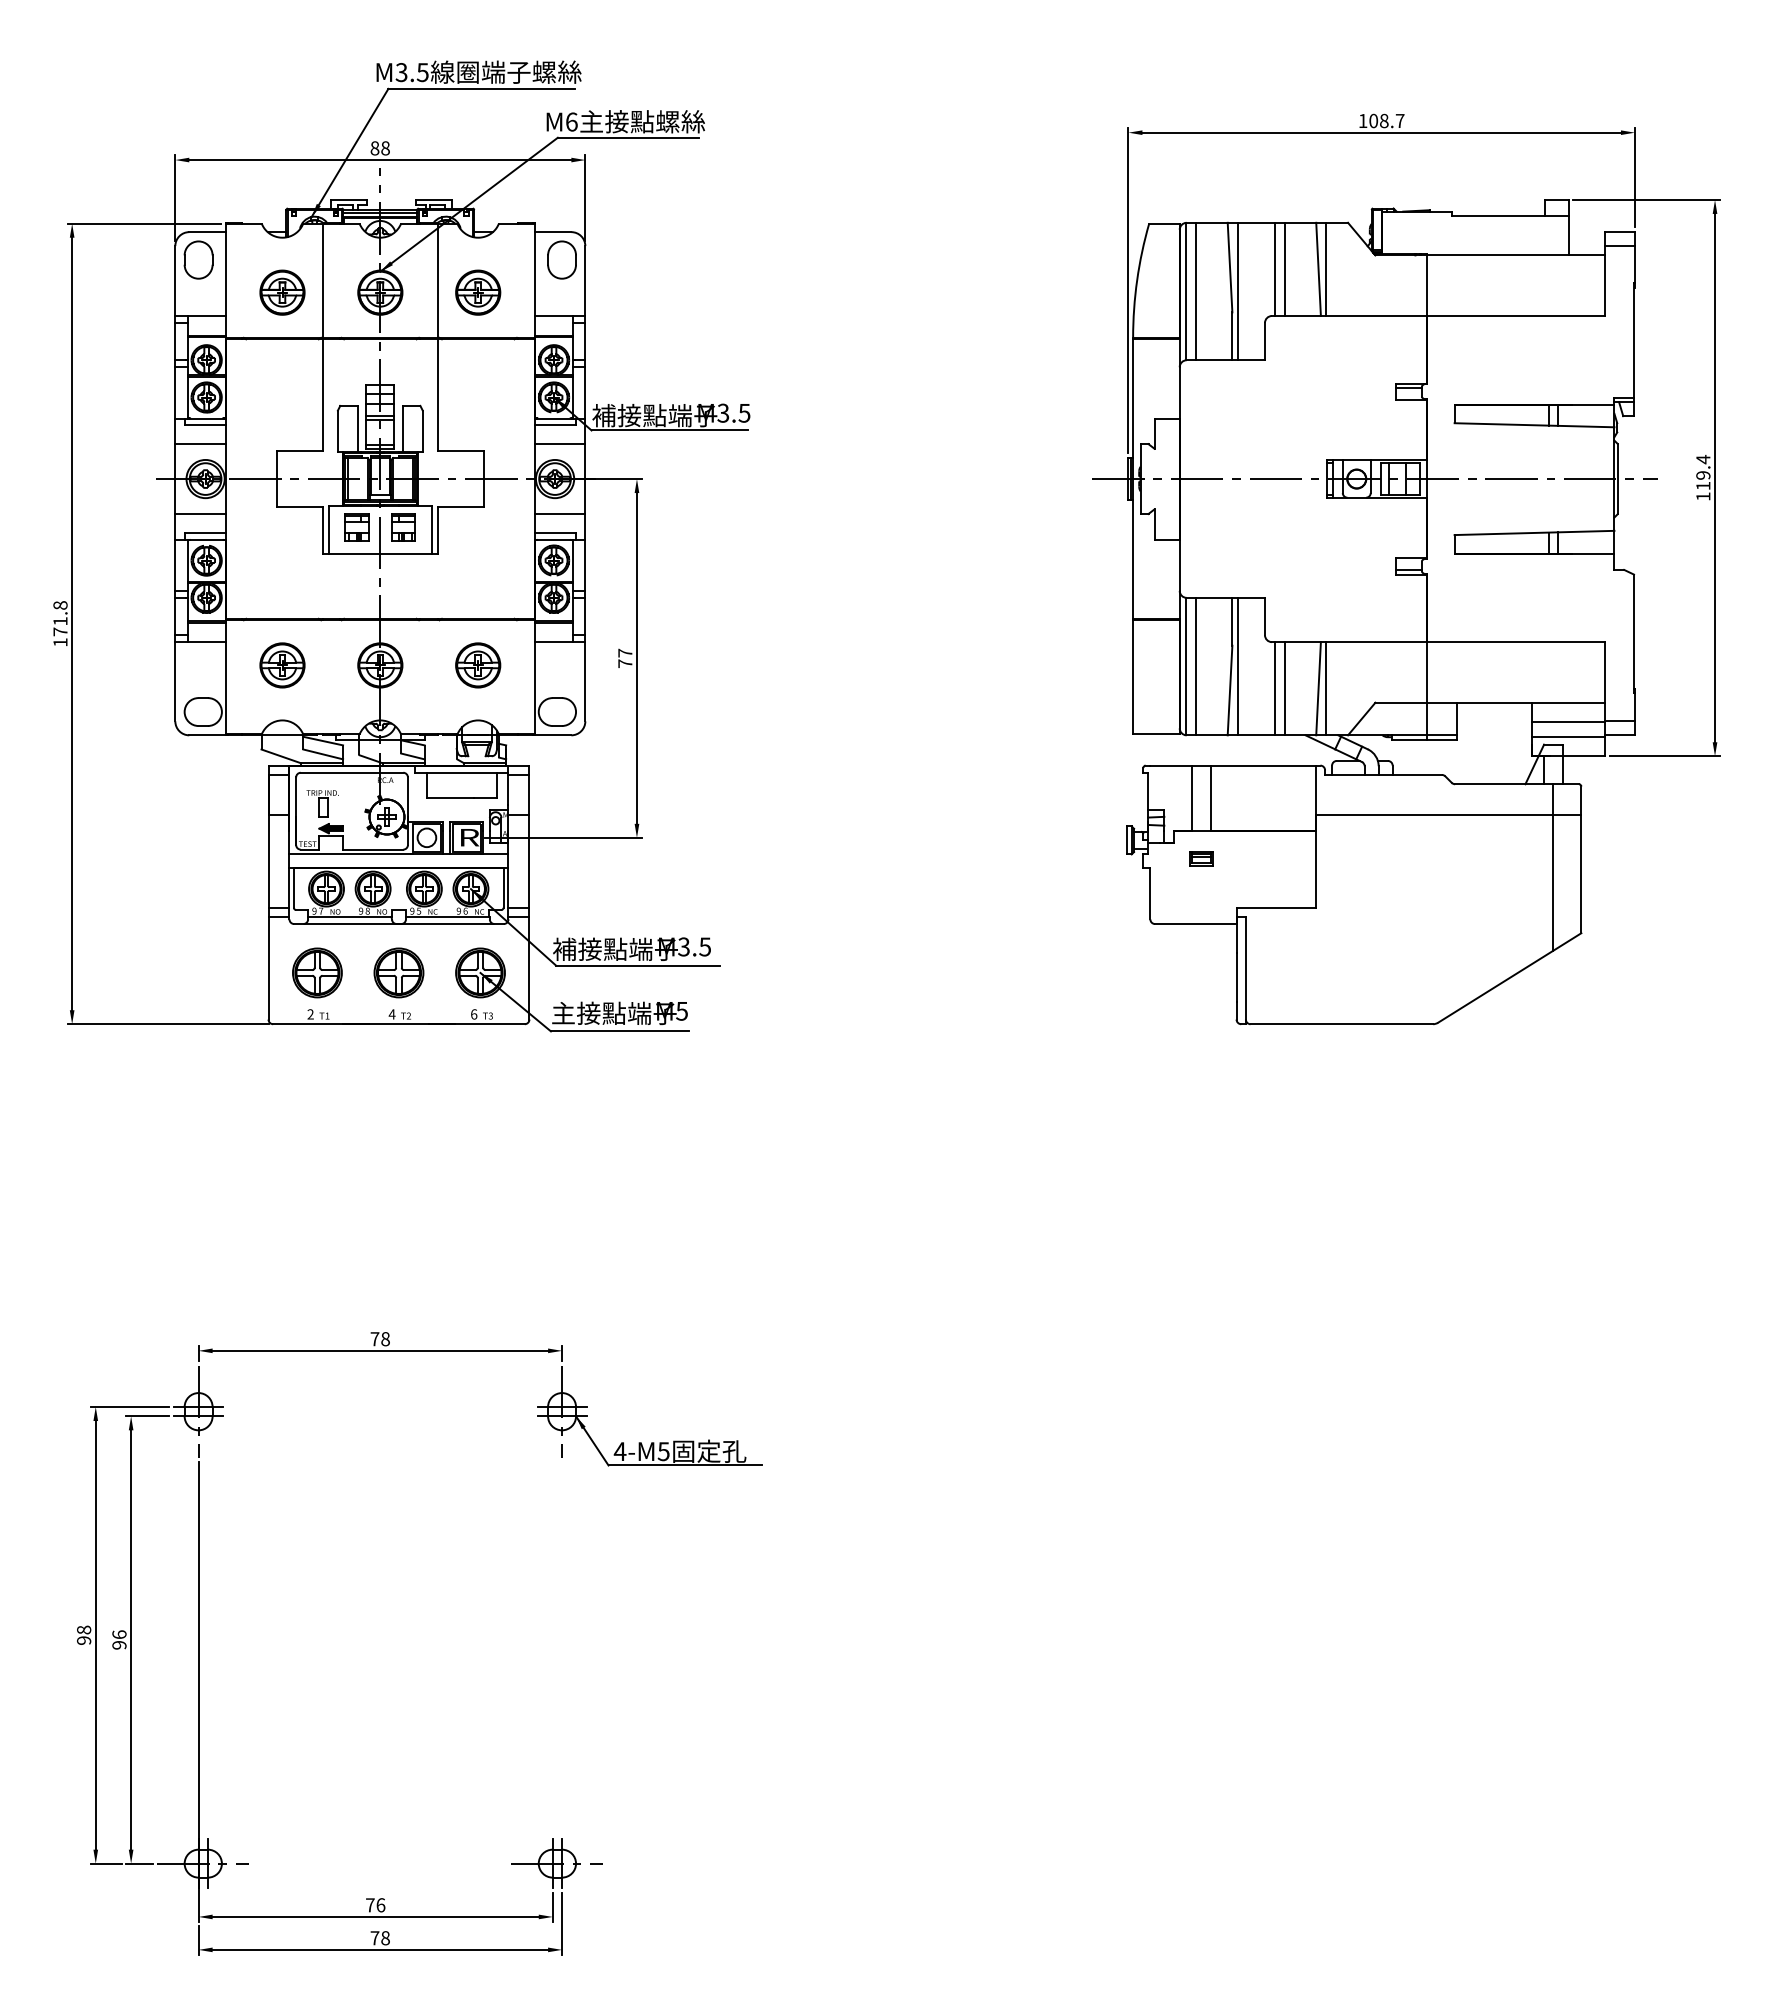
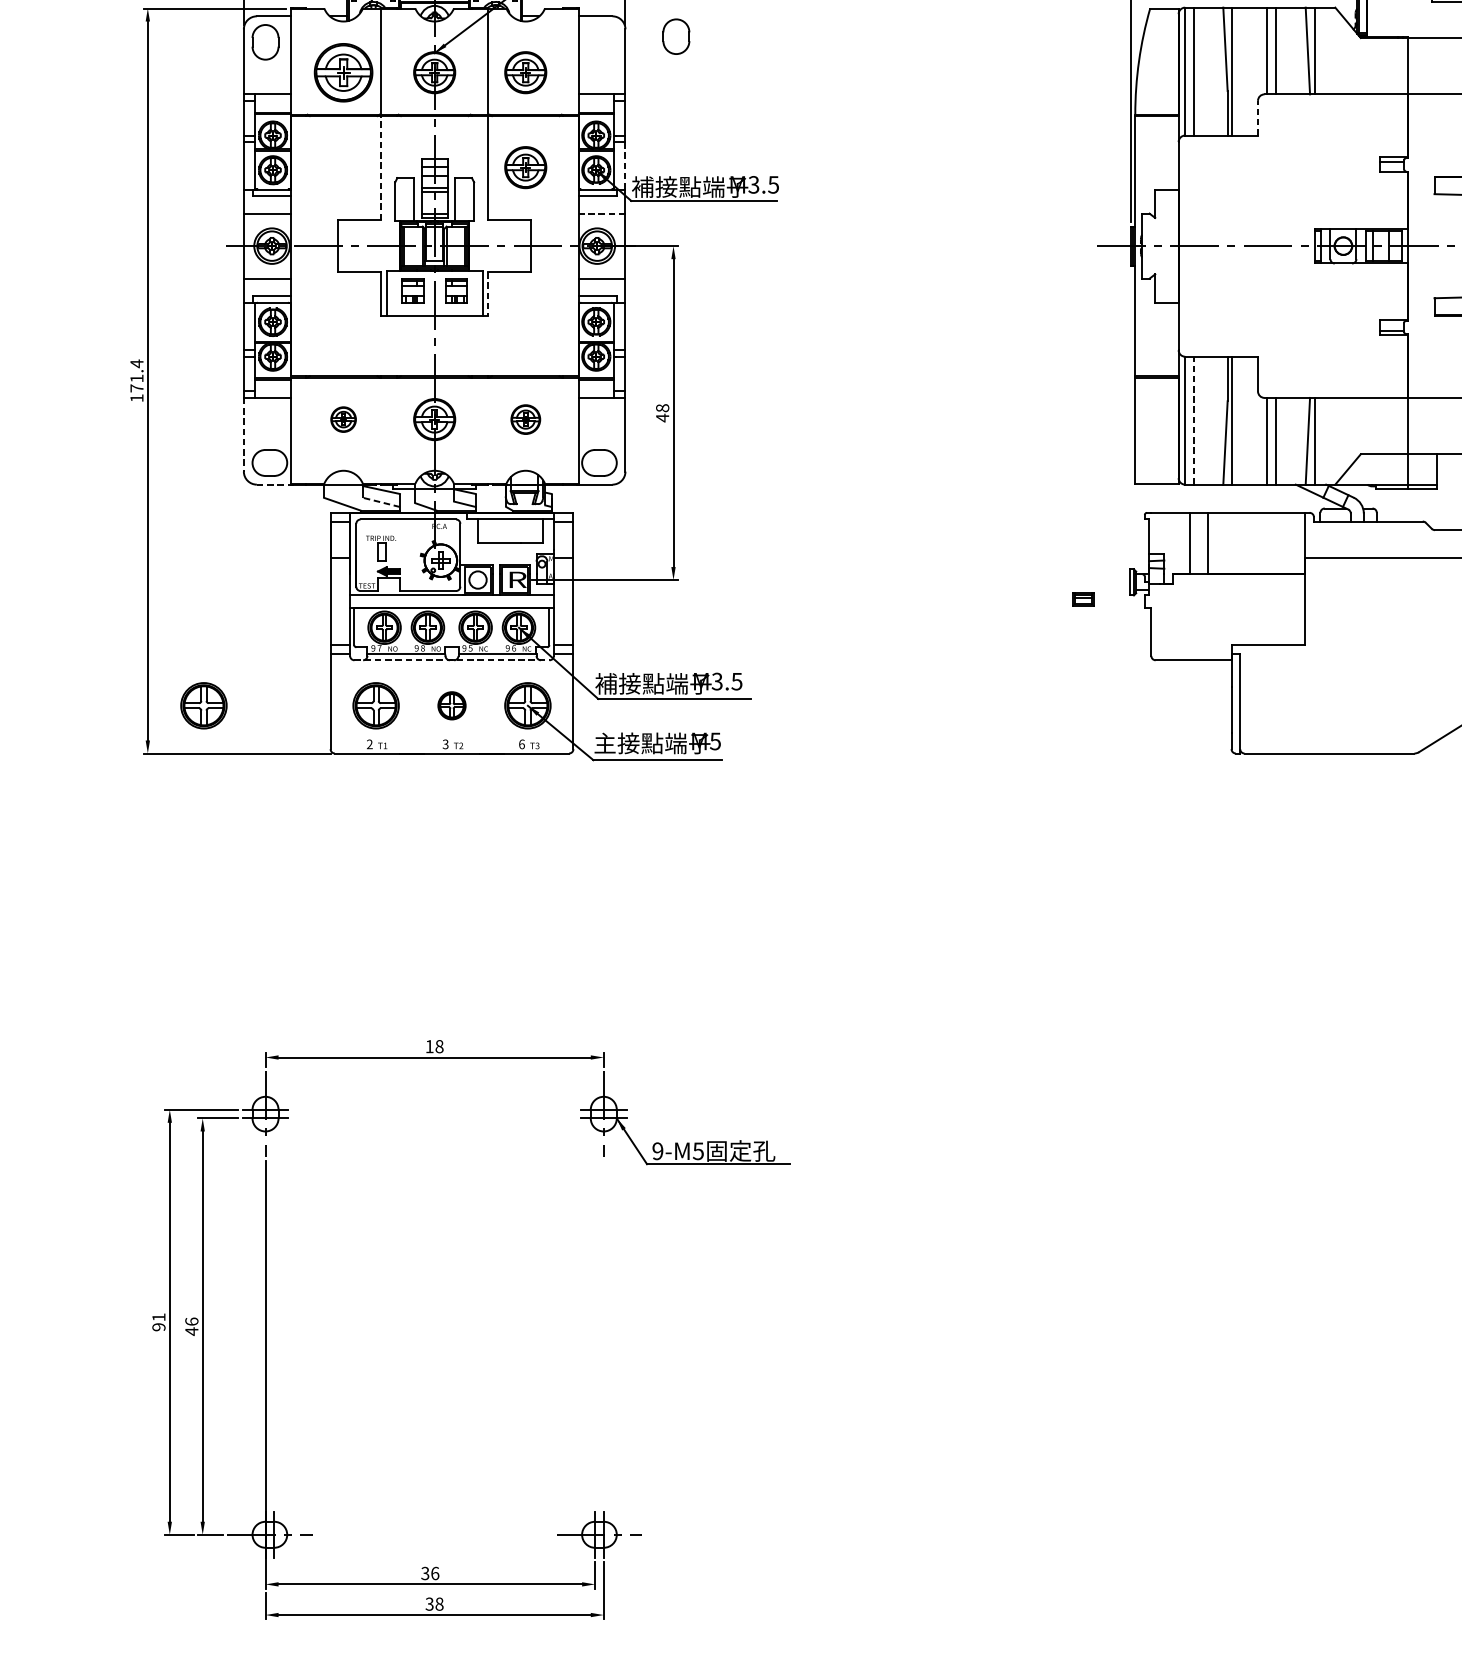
part: (561, 259) -> (675, 36), moved
part: (282, 292) -> (343, 72), size x1.4
line: (1264, 341) -> (1257, 118), solid -> dashed
line: (585, 392) -> (625, 165), solid -> dashed
part: (478, 394) -> (526, 167), added
line: (322, 395) -> (380, 168), solid -> dashed
line: (559, 444) -> (601, 213), solid -> dashed
line: (437, 530) -> (487, 294), solid -> dashed
text: (60, 605) -> (136, 363), 171.8 -> 171.4
text: (625, 658) -> (662, 413), 77 -> 48
part: (282, 665) -> (343, 419), size x0.6
part: (478, 665) -> (526, 419), size x0.7
line: (1196, 666) -> (1194, 420), solid -> dashed
line: (175, 681) -> (244, 434), solid -> dashed
line: (207, 735) -> (273, 484), solid -> dashed
line: (322, 754) -> (380, 502), solid -> dashed
part: (1201, 858) -> (1083, 599), moved
line: (398, 924) -> (451, 660), solid -> dashed
part: (132, 972) -> (204, 705), added
part: (398, 972) -> (451, 705), size x0.6
text: (391, 1014) -> (445, 744), 4 -> 3
text: (374, 1339) -> (429, 1046), 78 -> 18
text: (619, 1451) -> (657, 1151), 4-M5 -> 9-M5
text: (84, 1629) -> (159, 1316), 98 -> 91
text: (119, 1645) -> (191, 1331), 96 -> 46
text: (369, 1905) -> (424, 1573), 76 -> 36
text: (374, 1938) -> (429, 1604), 78 -> 38

